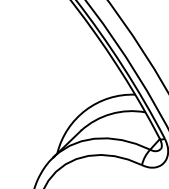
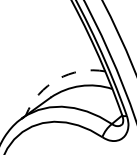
arc: (85, 110) -> (57, 79), solid -> dashed

